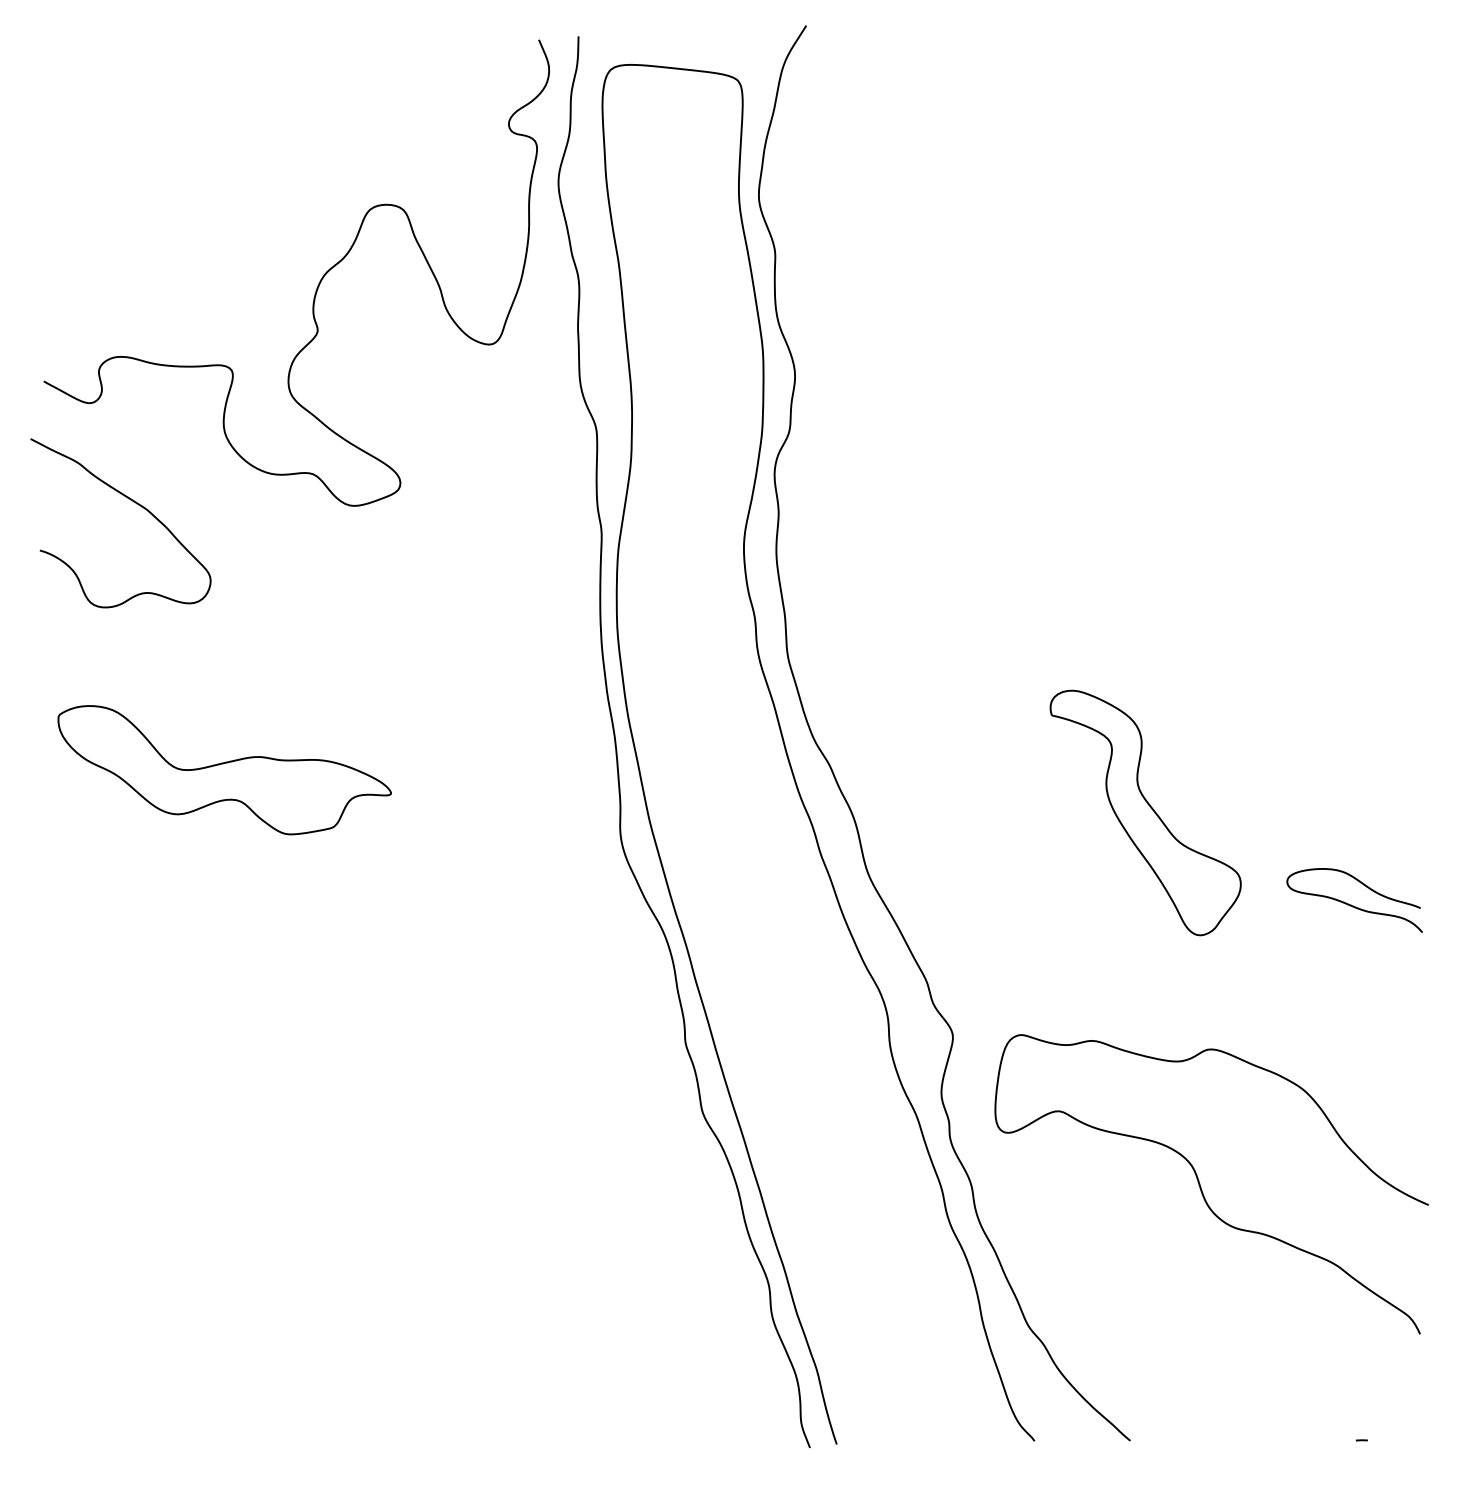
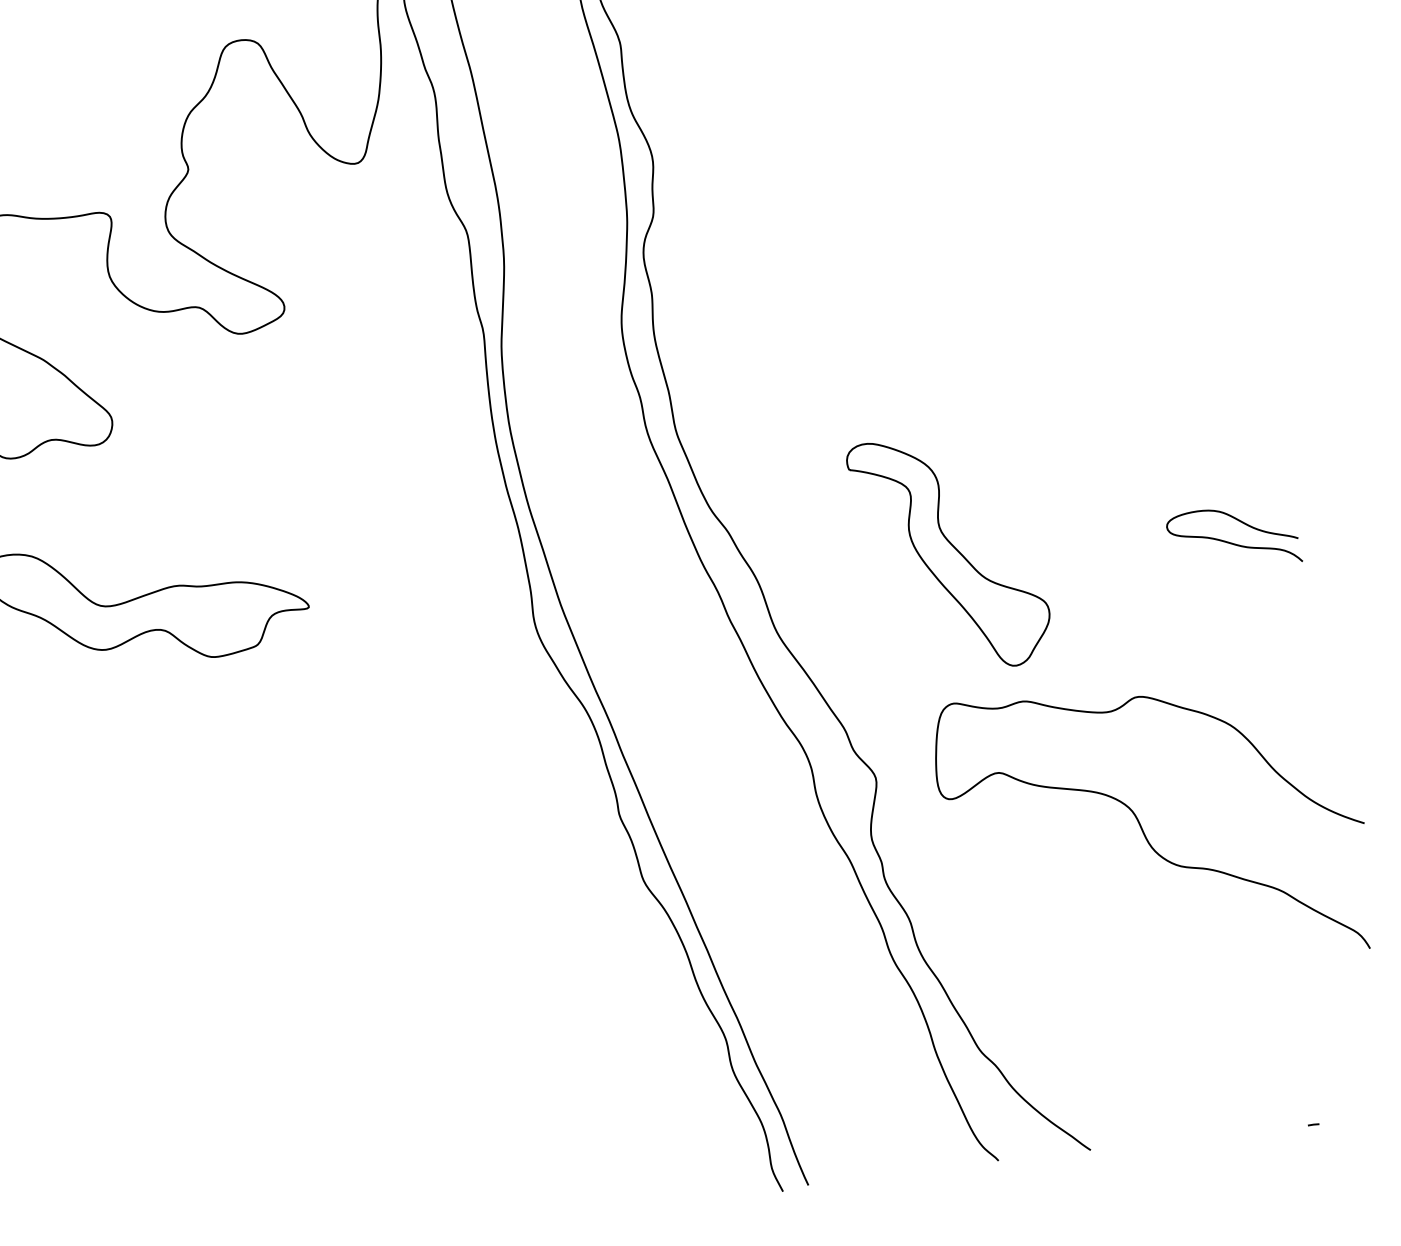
part: (1145, 812) -> (949, 553), moved
curve: (1351, 904) -> (1231, 542), moved
curve: (1201, 1186) -> (1143, 829), moved

